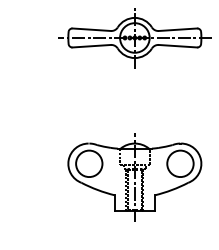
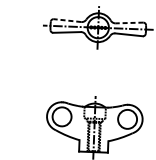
line: (91, 29) -> (67, 20), solid -> dashed
line: (177, 29) -> (129, 22), solid -> dashed

